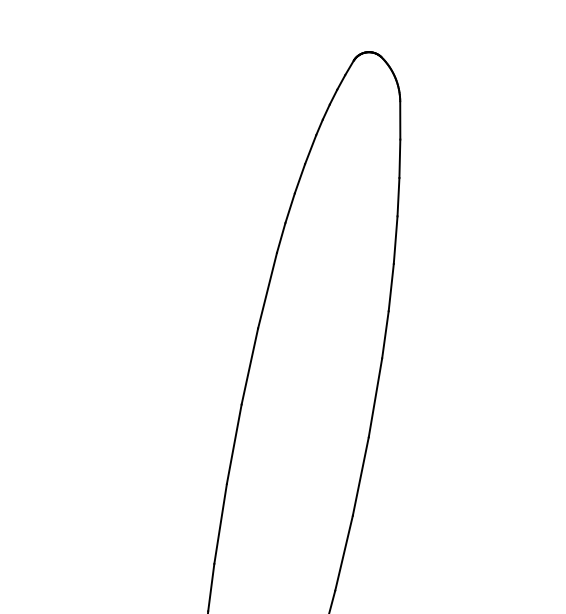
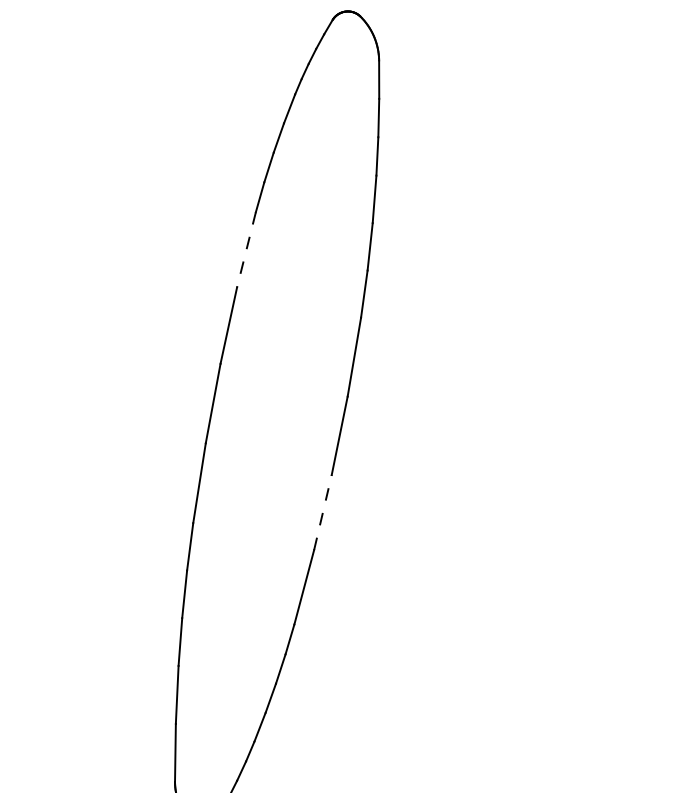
line: (267, 290) -> (246, 249), solid -> dashed
line: (343, 553) -> (322, 512), solid -> dashed

